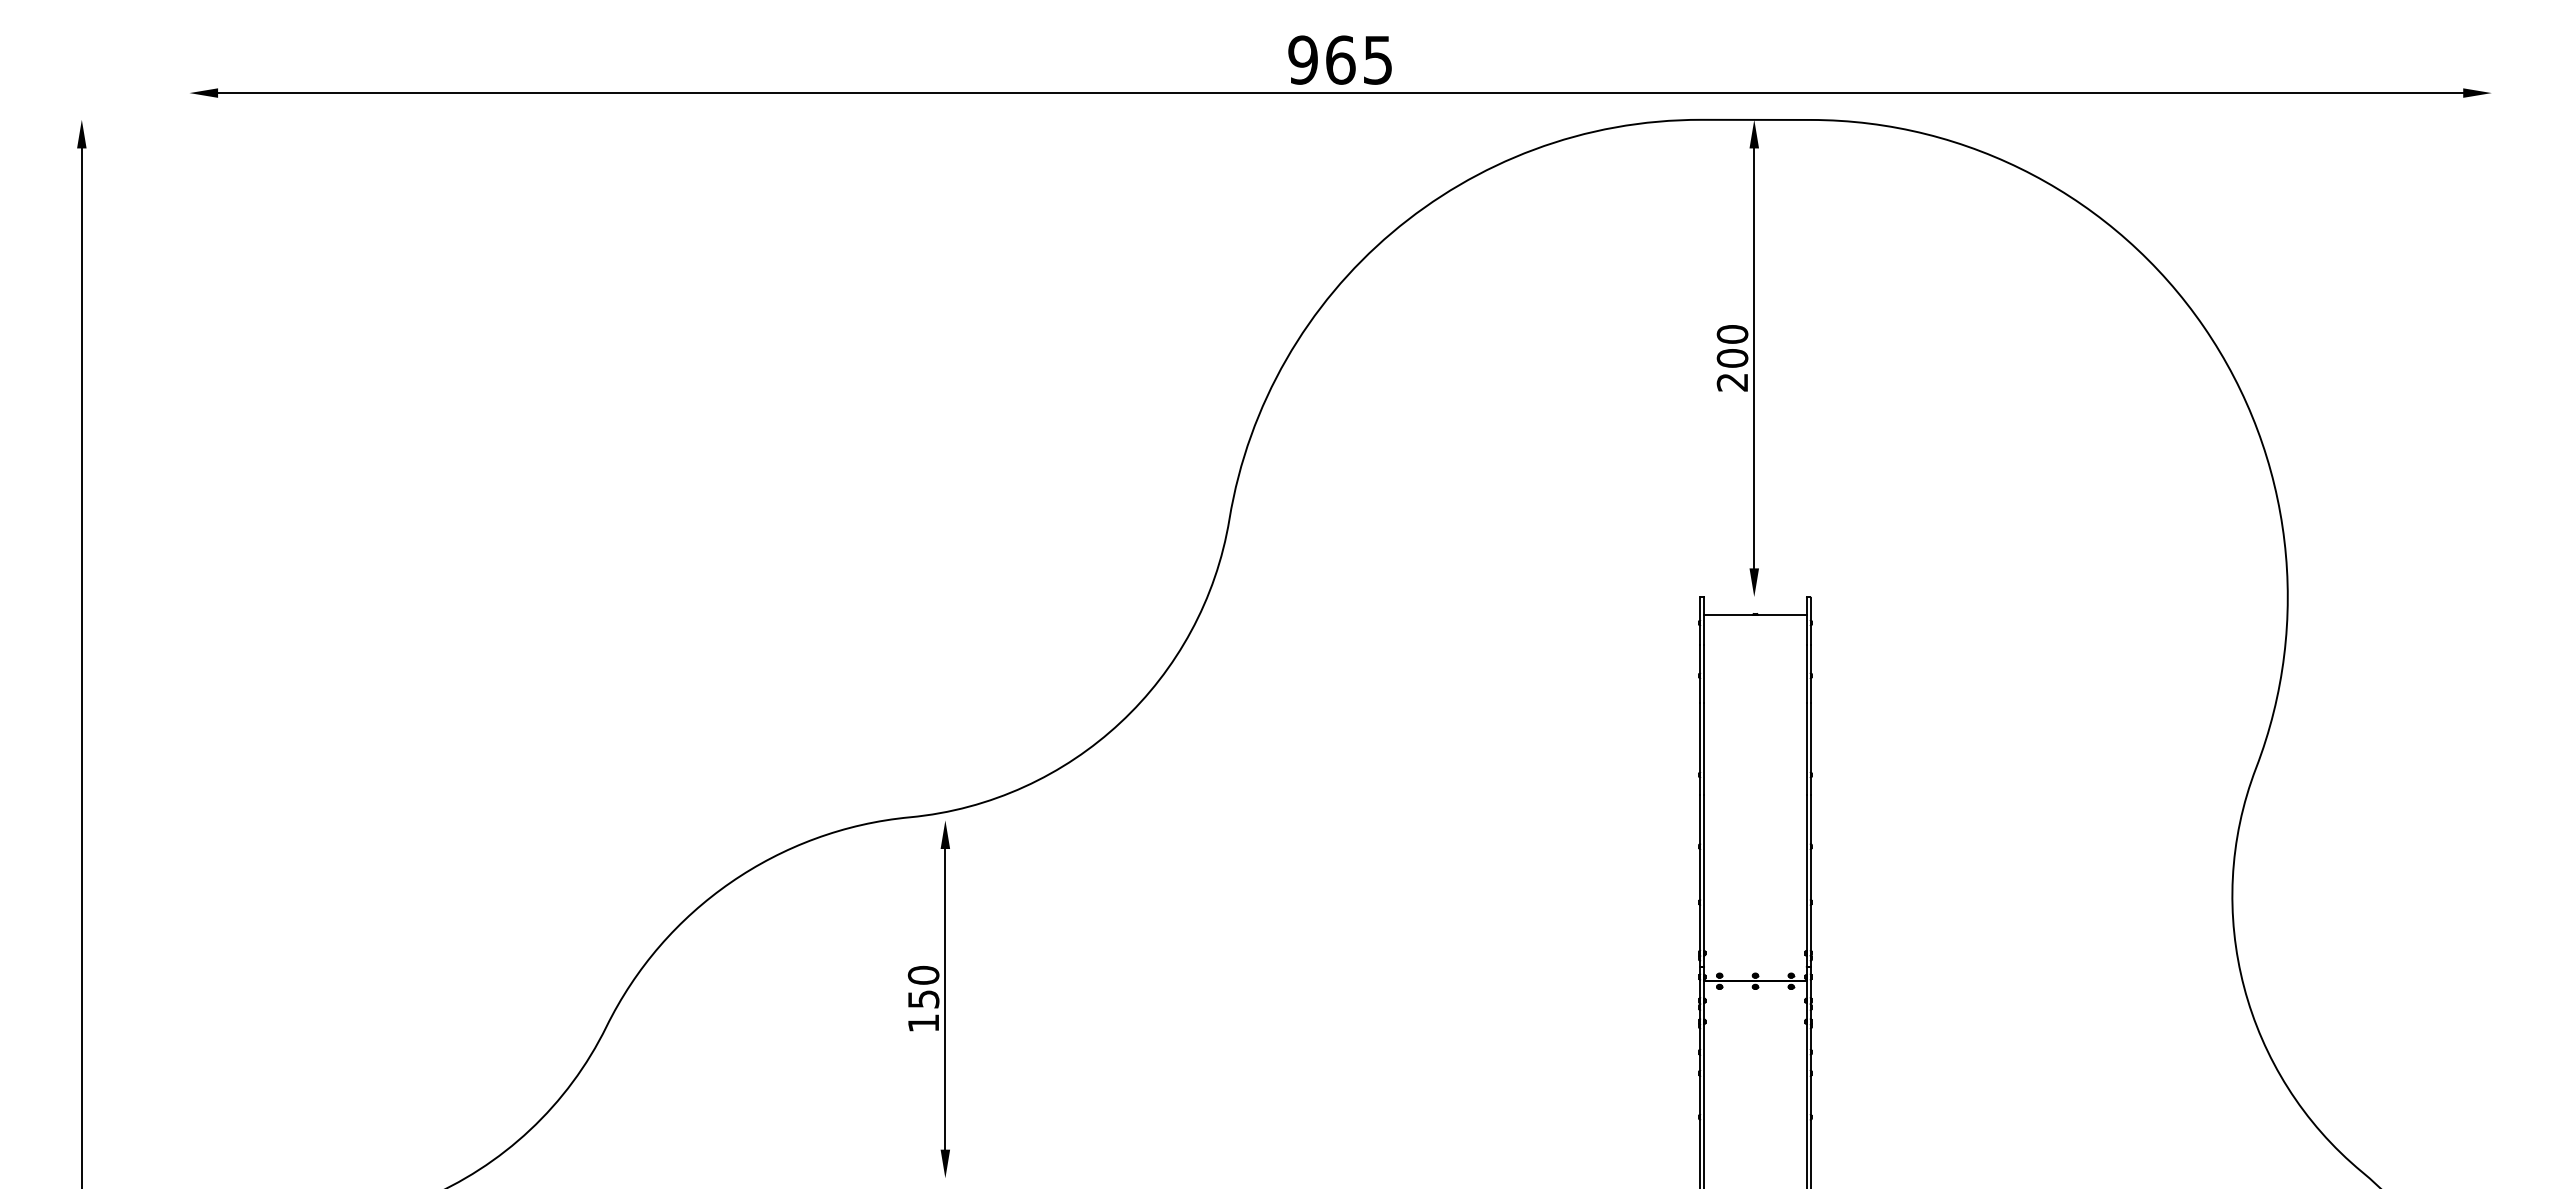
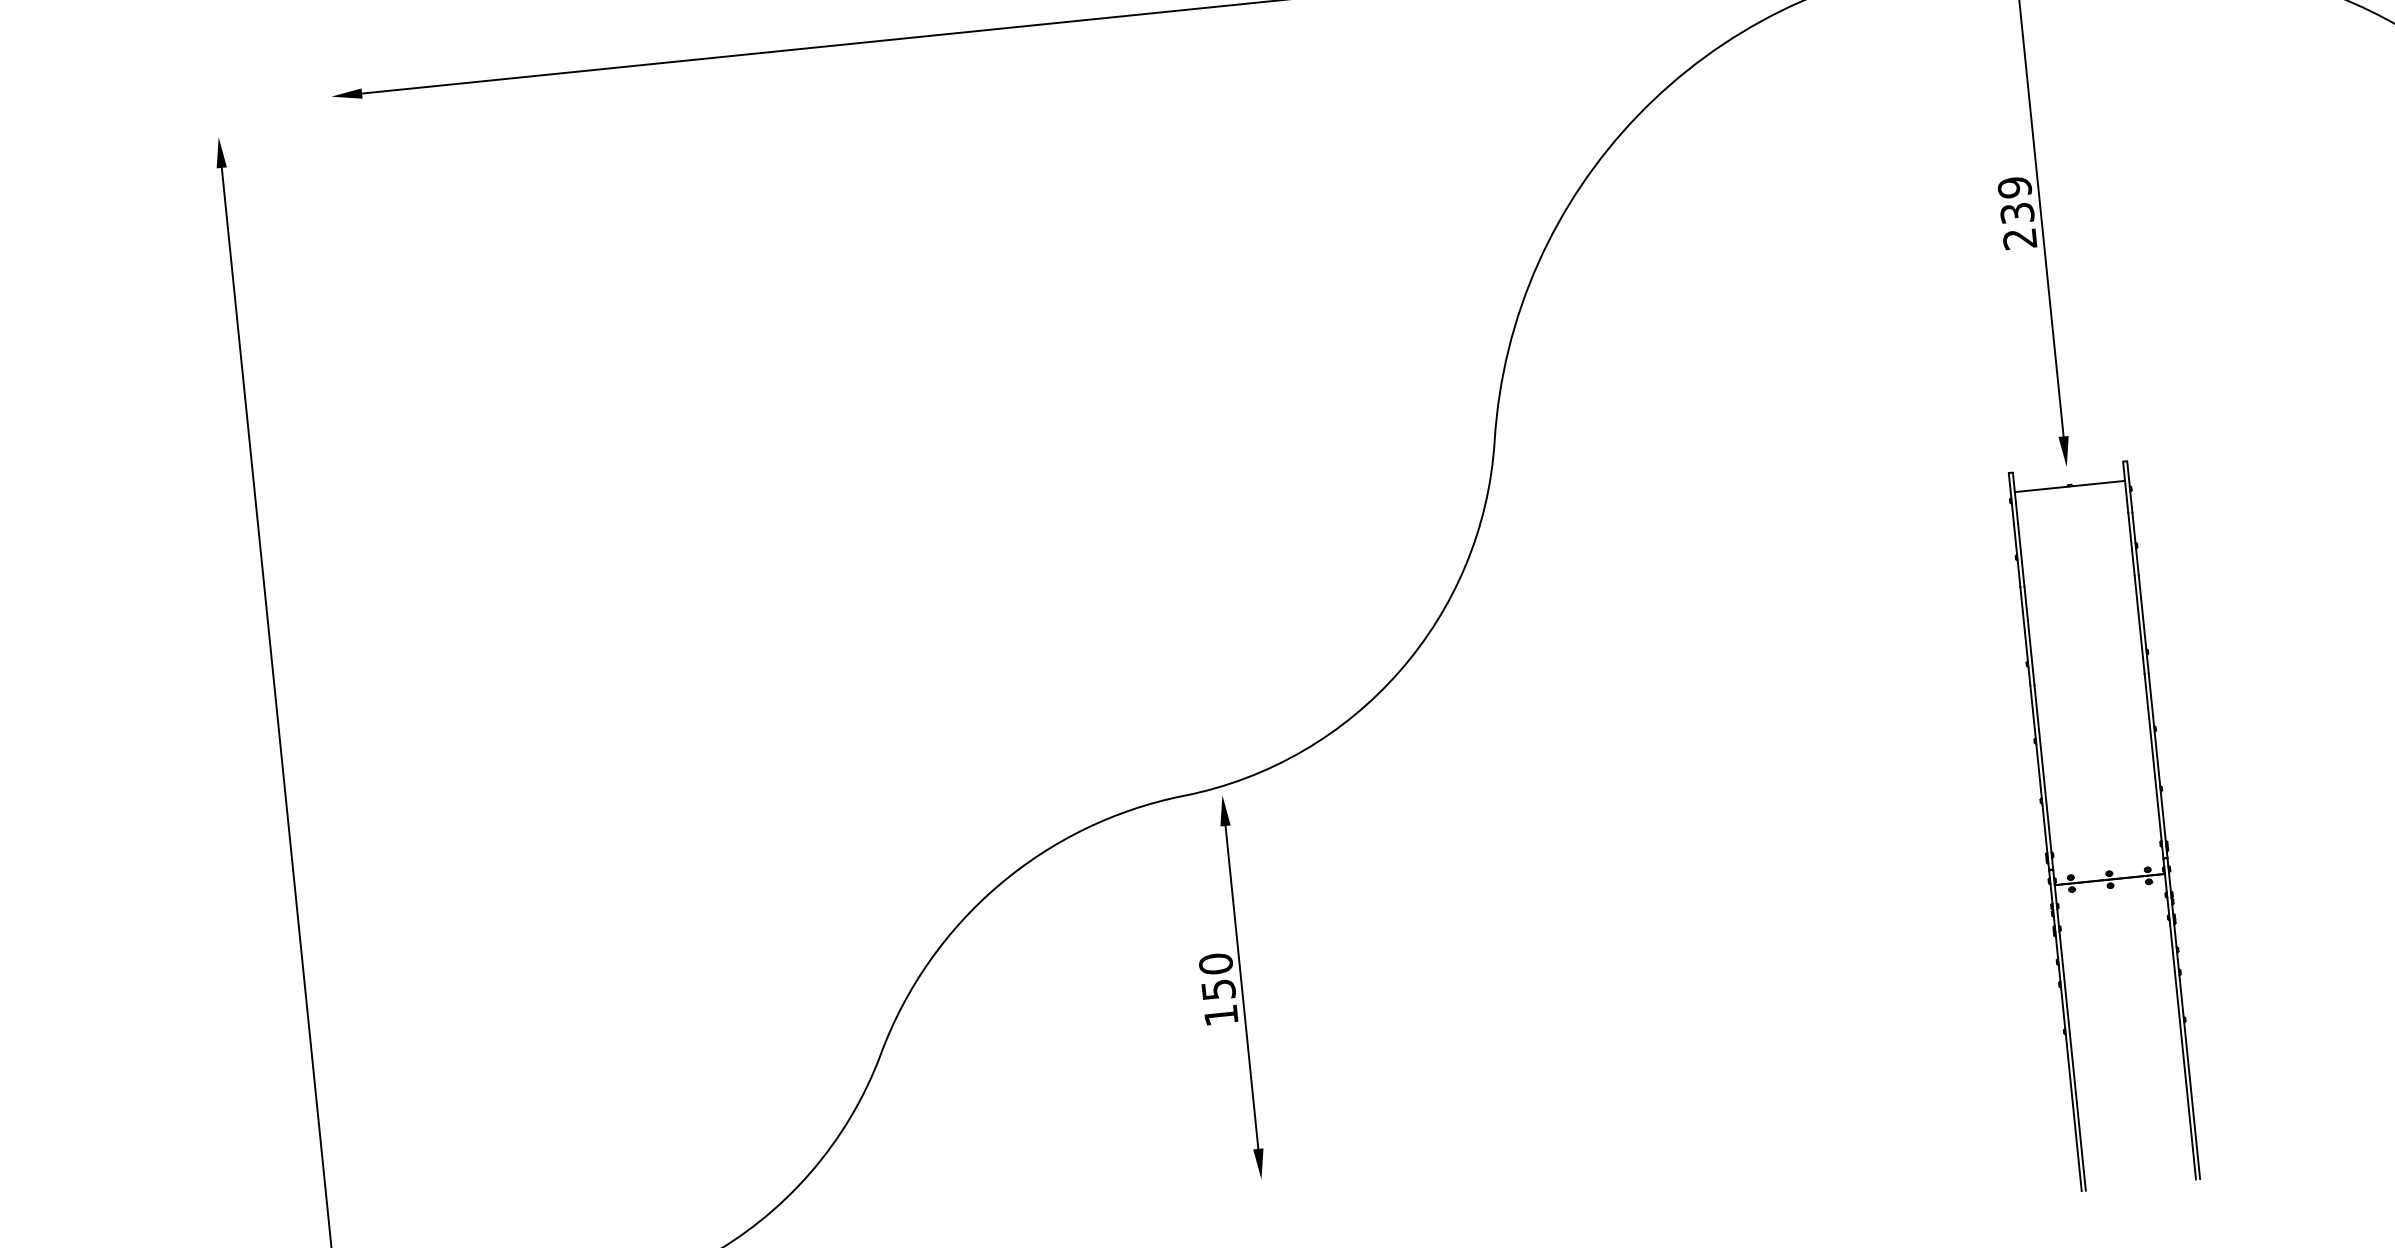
text: (1732, 346) -> (2016, 200), 200 -> 239

